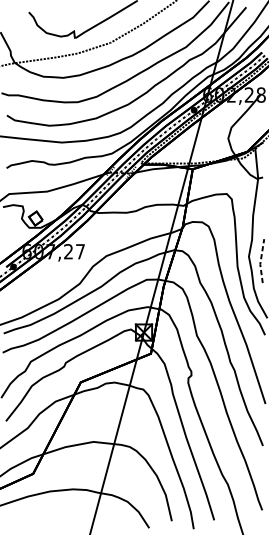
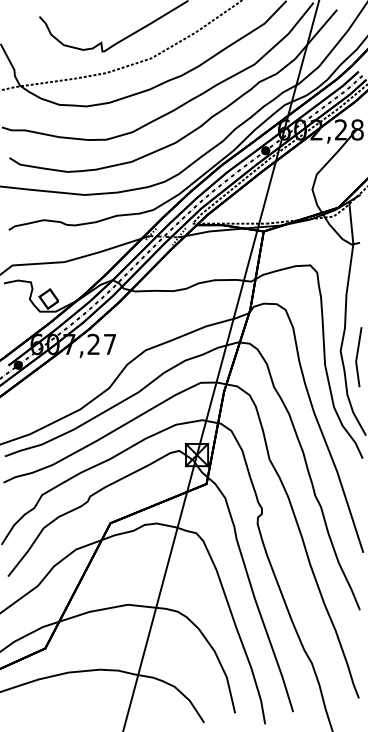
line: (260, 260) -> (356, 356), dashed -> solid

